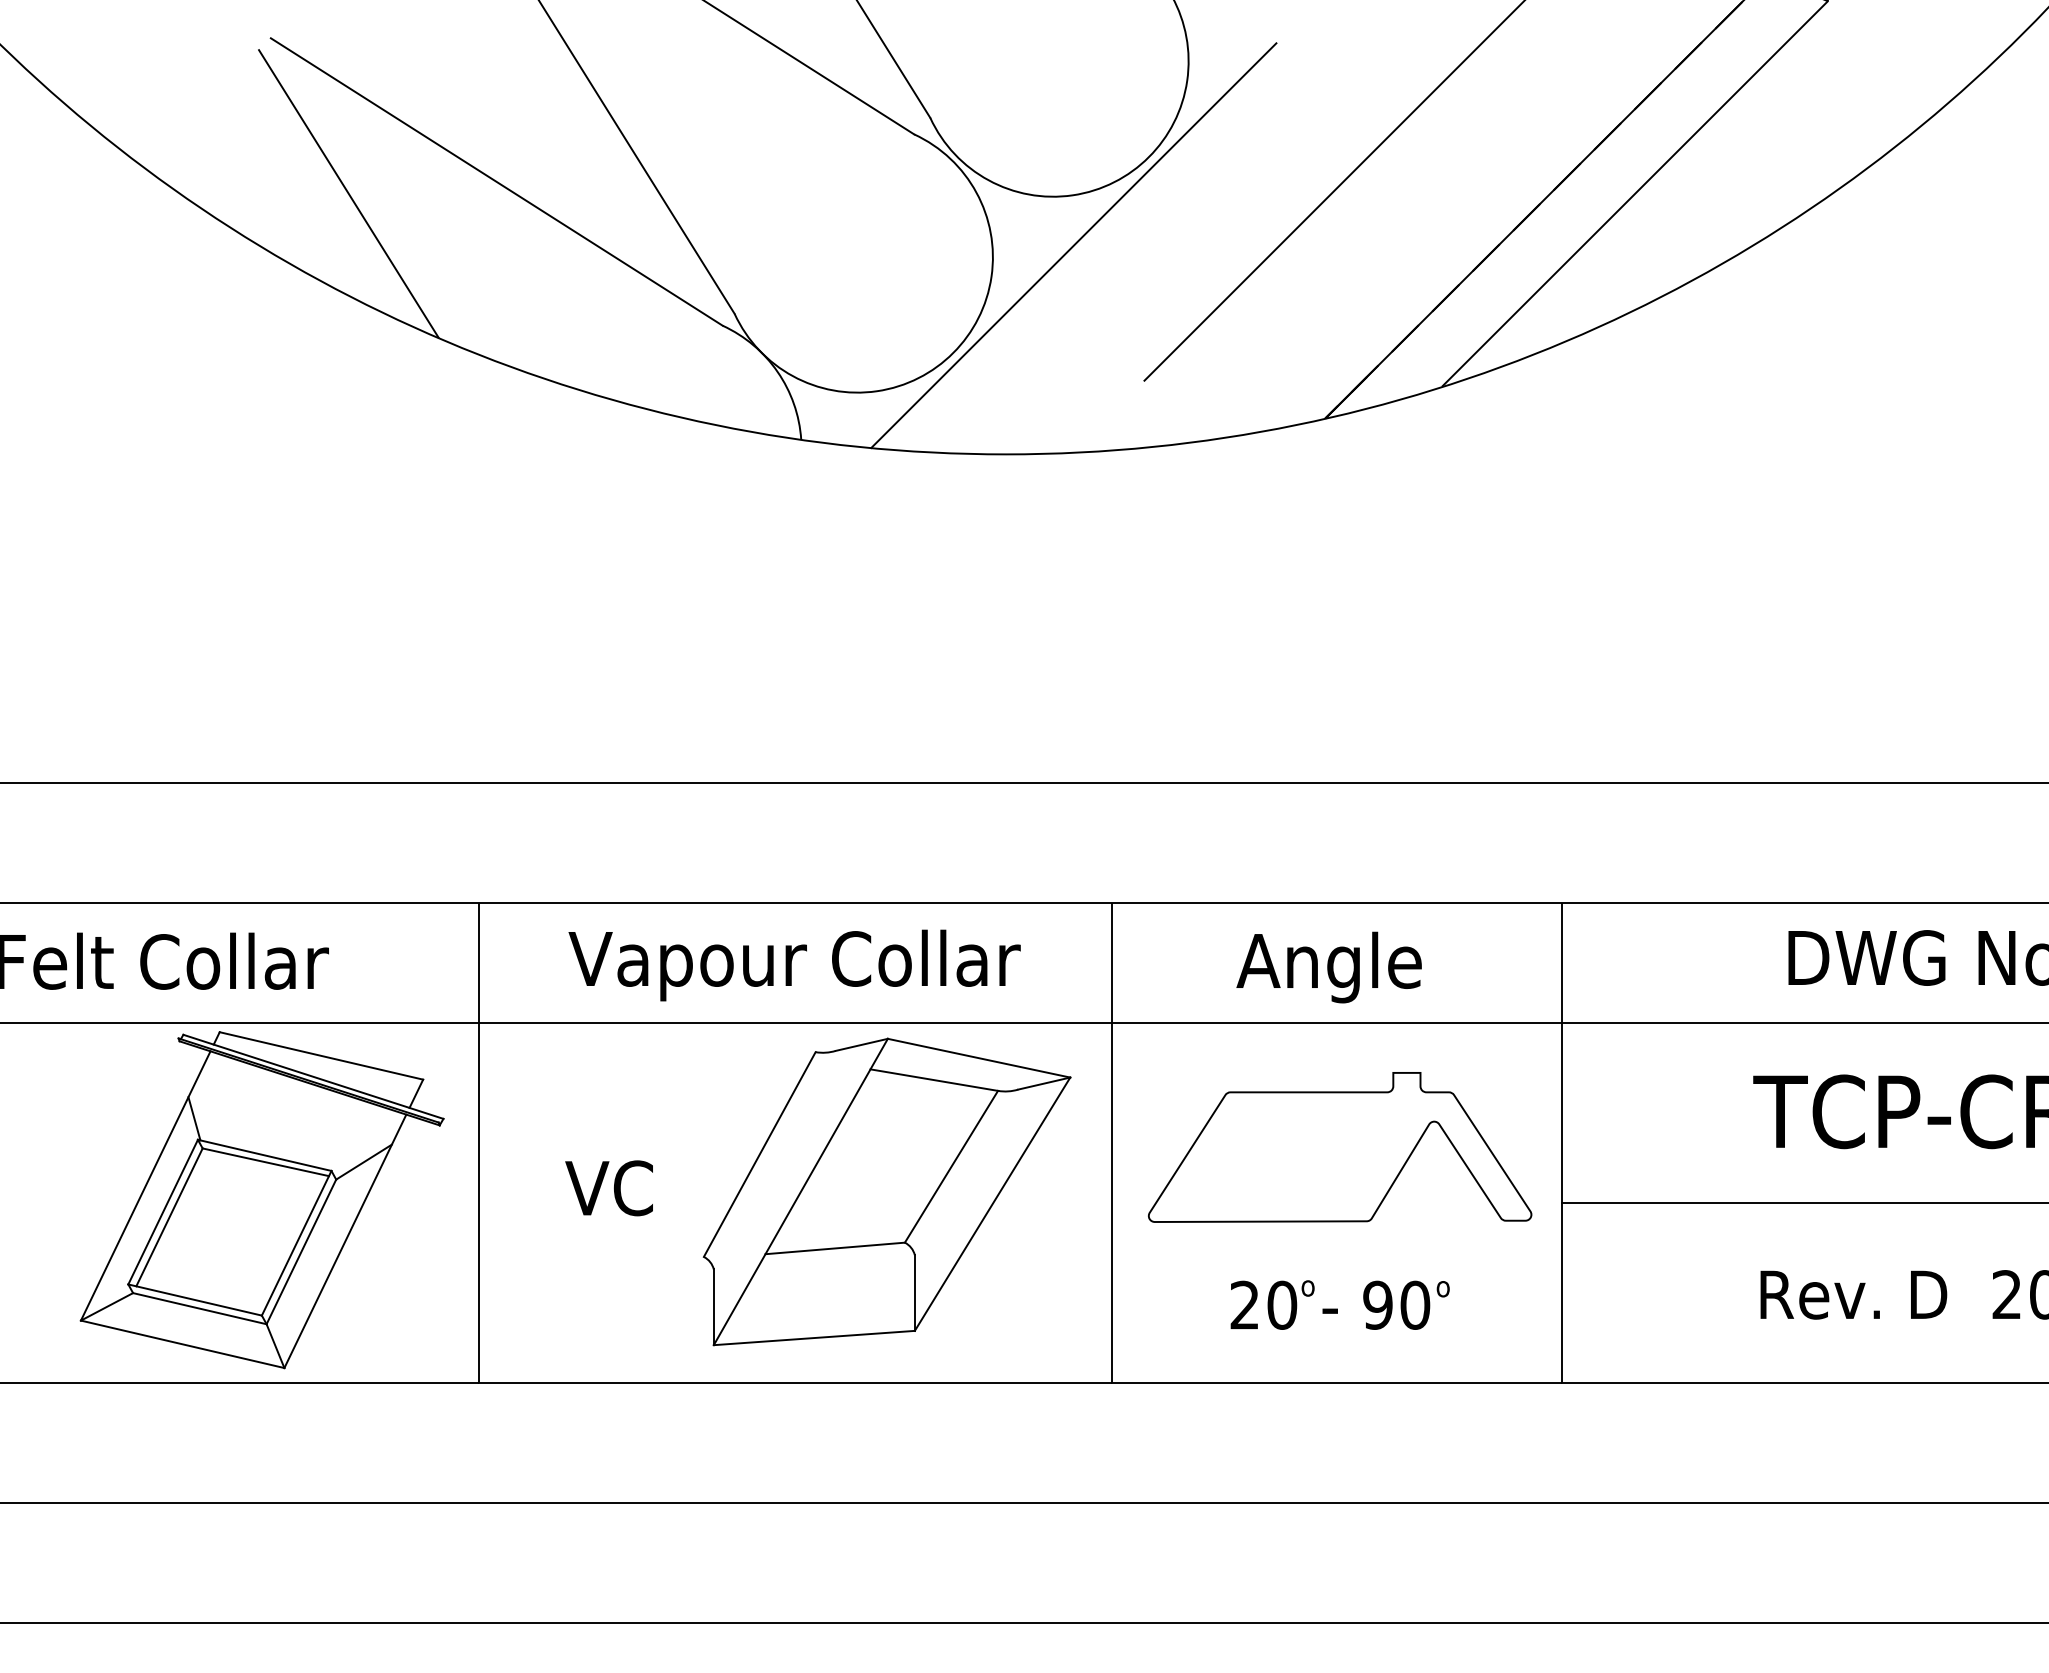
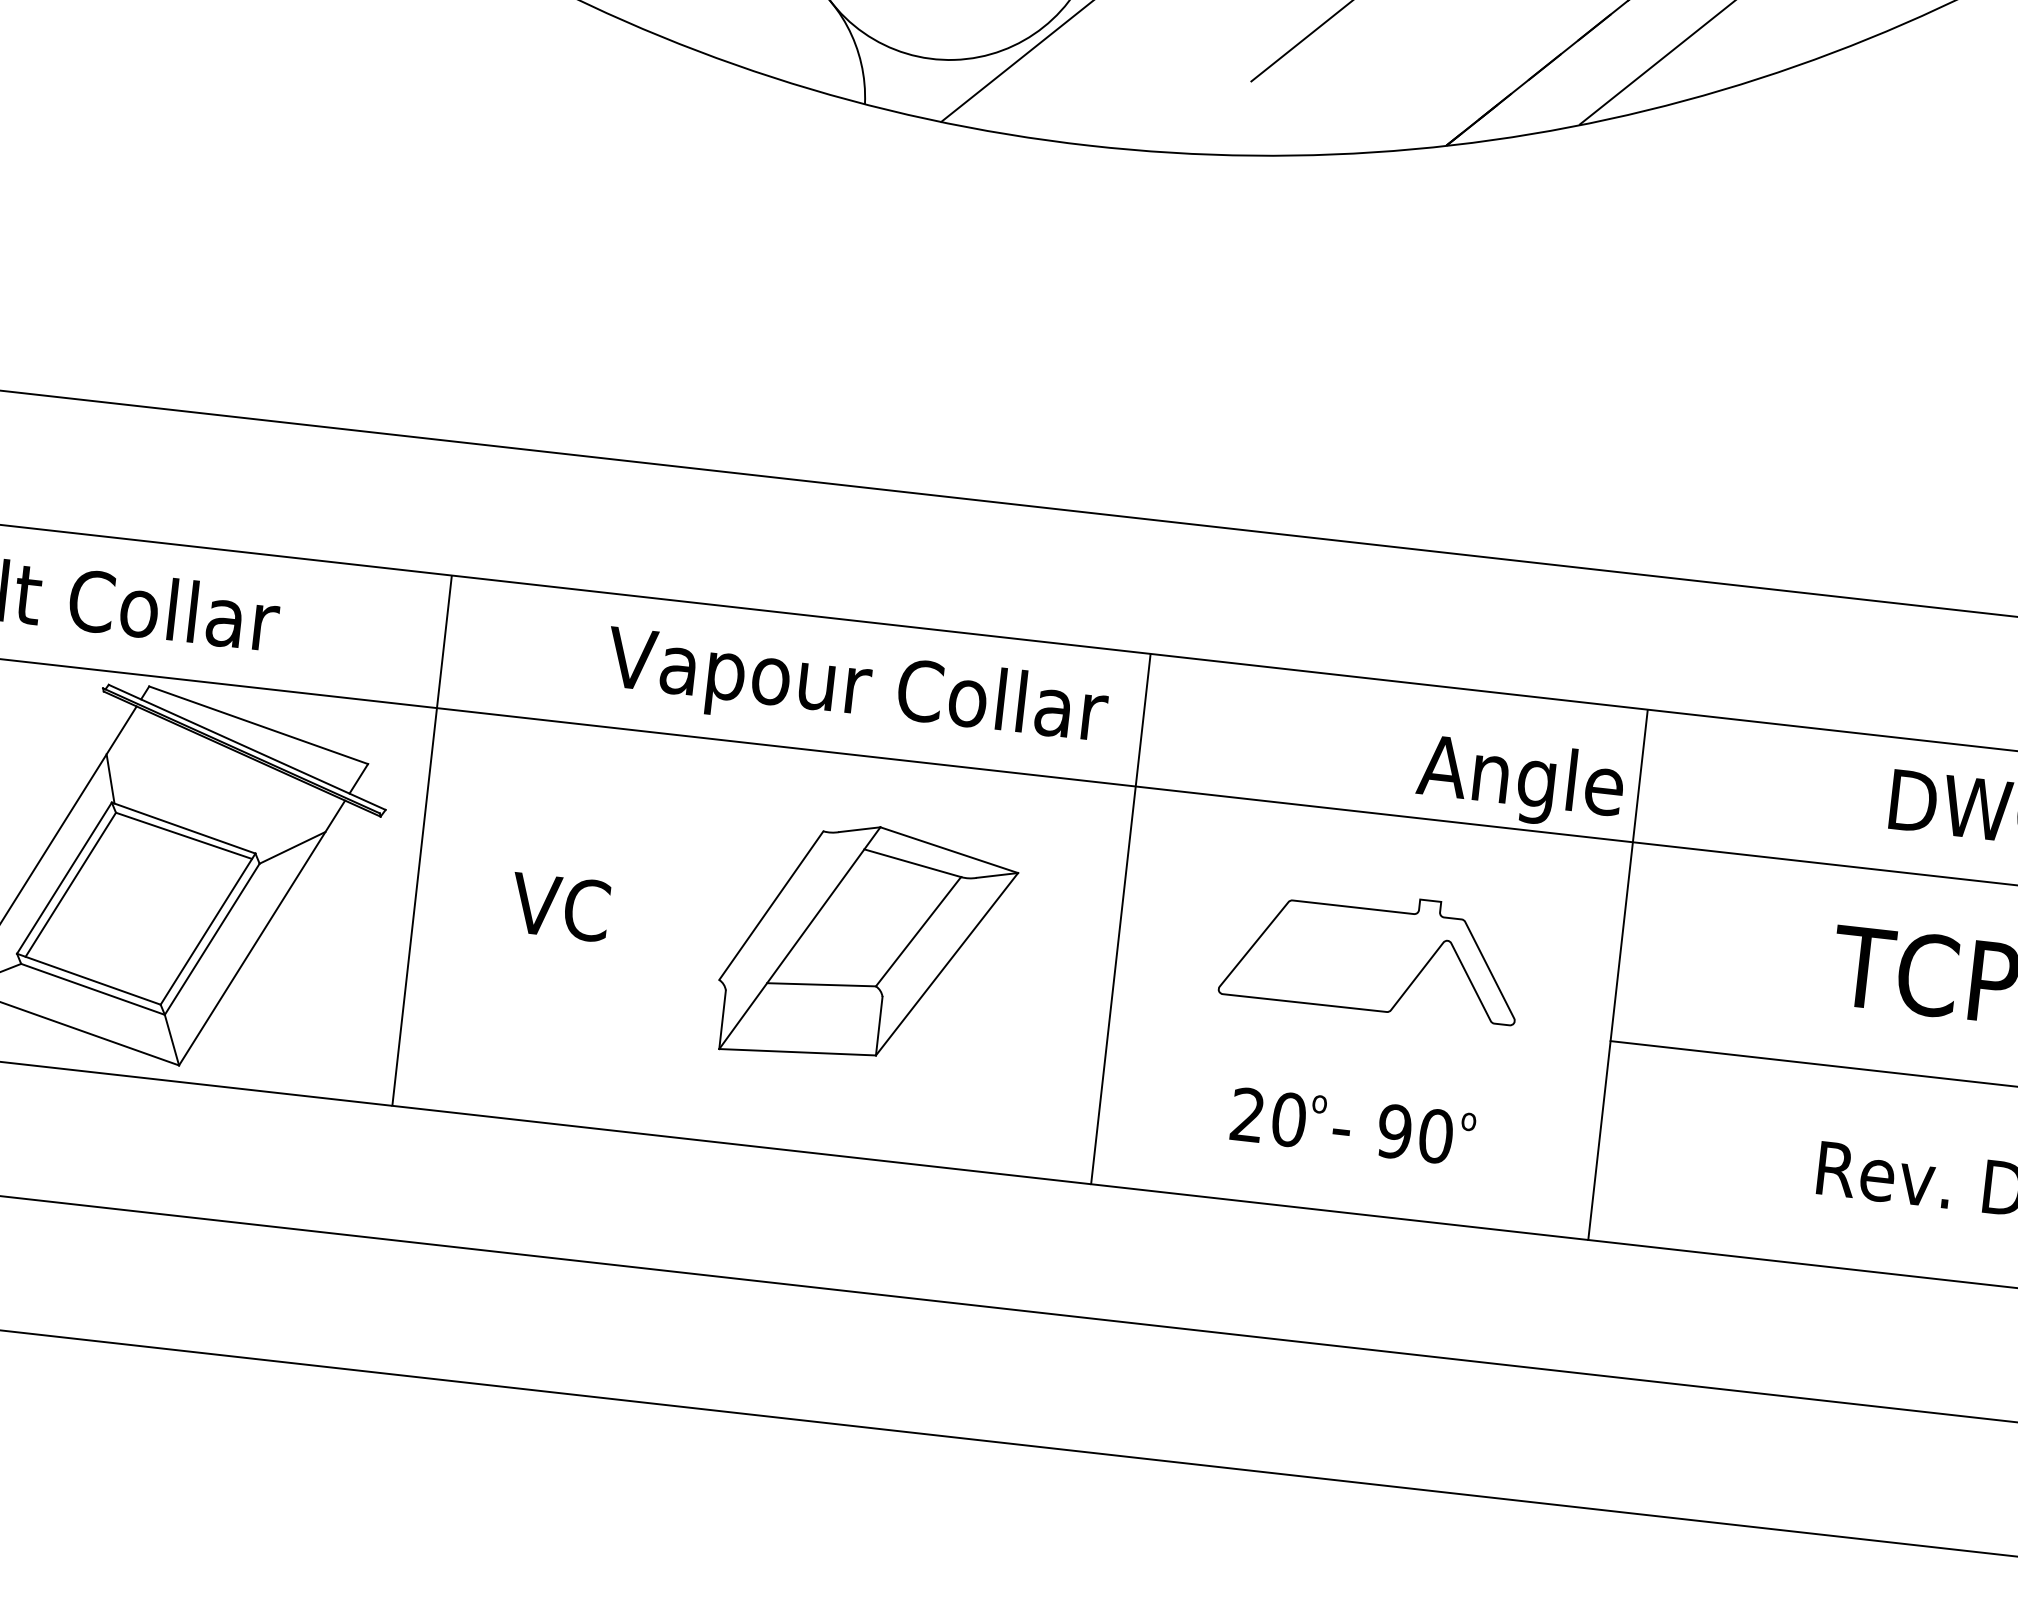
text: (794, 965) -> (856, 691), moved
text: (1328, 967) -> (1519, 782), moved
part: (1340, 1147) -> (1372, 952), size x0.7
part: (886, 1191) -> (865, 945), size x0.7

